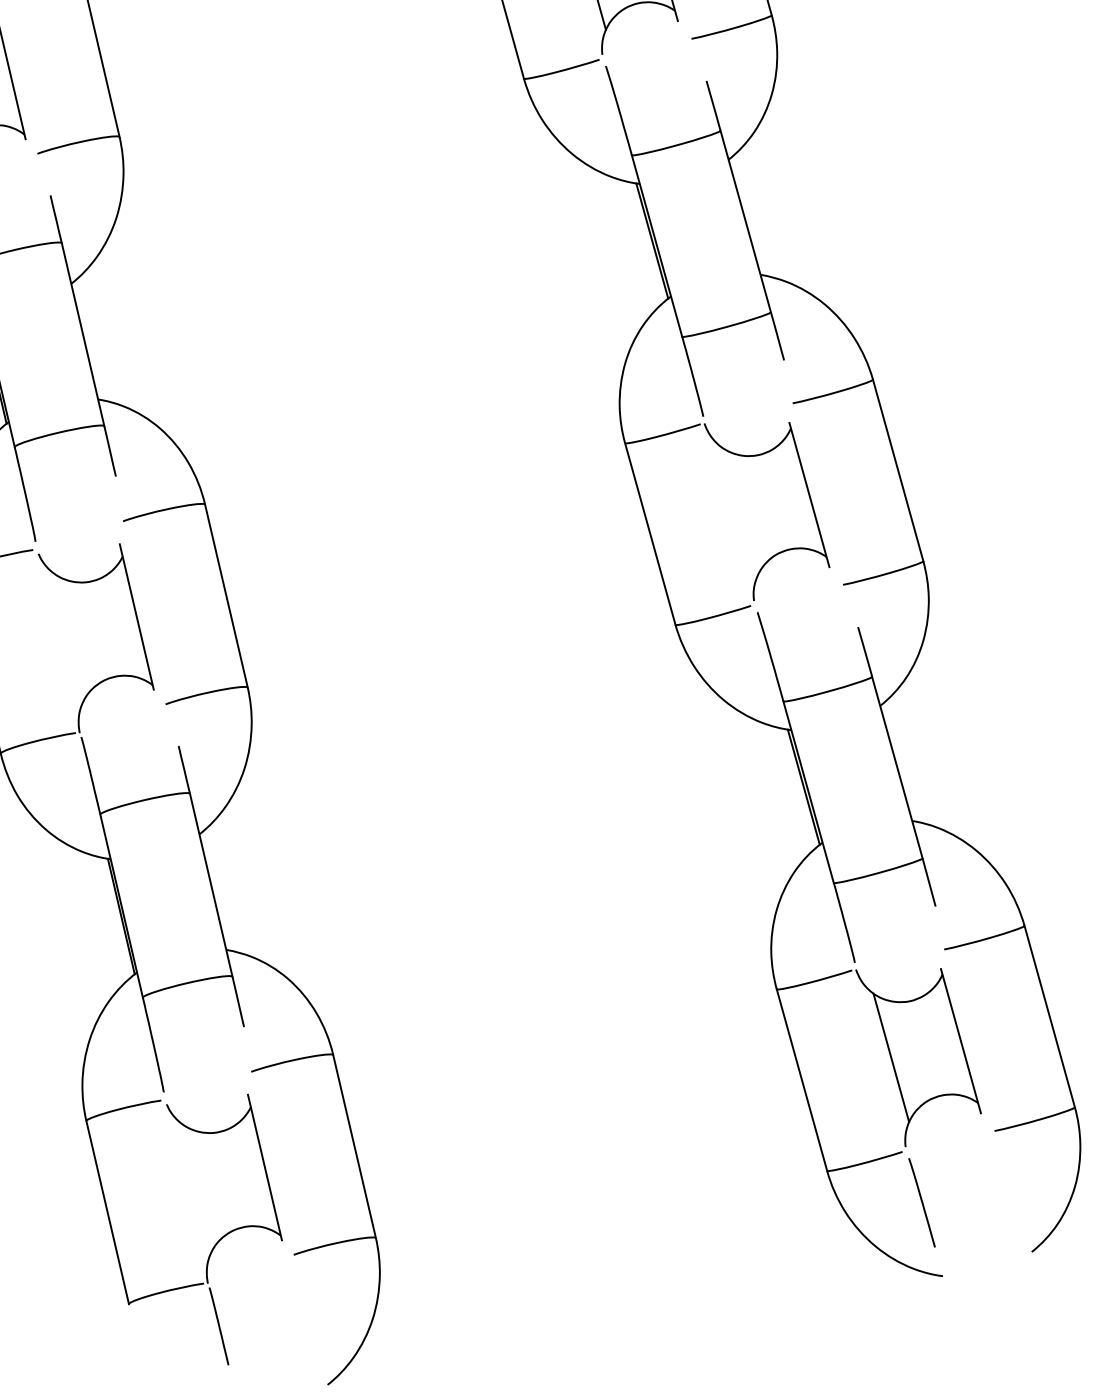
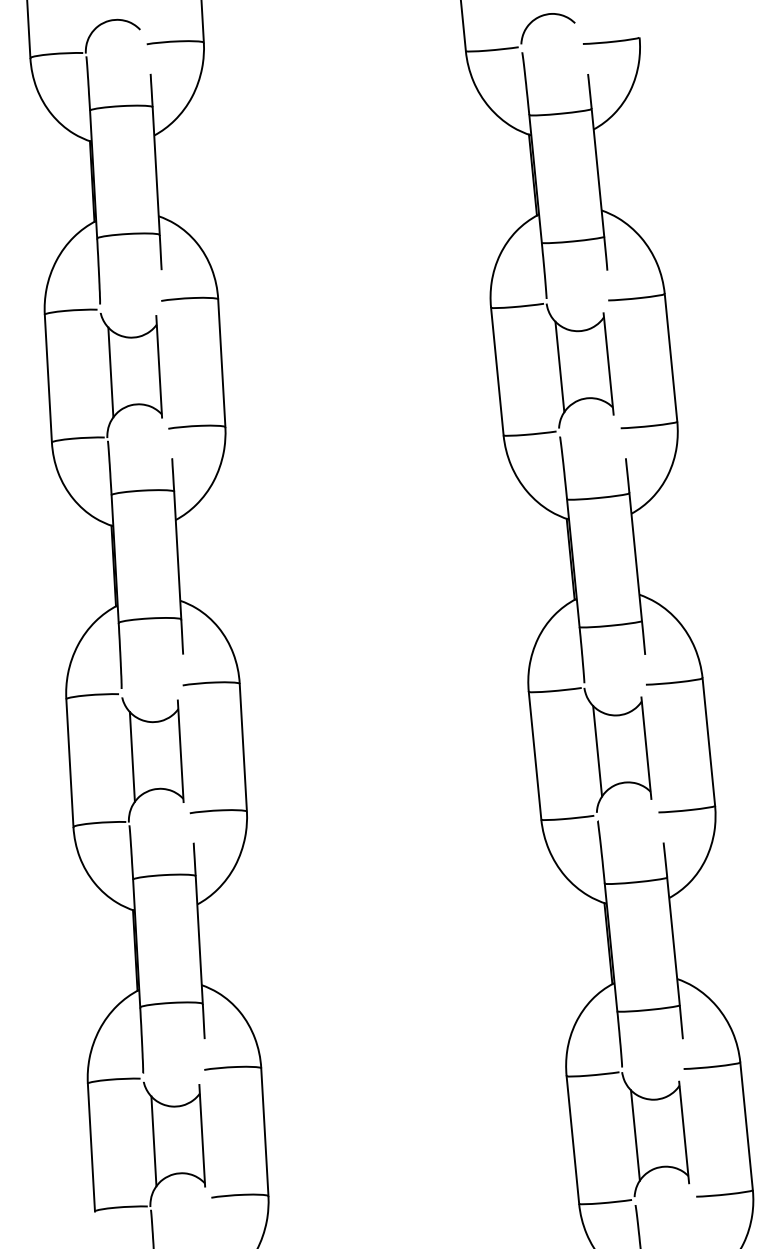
line: (739, 512) -> (597, 751), added
line: (66, 636) -> (131, 756), added
line: (195, 1188) -> (153, 1141), added

